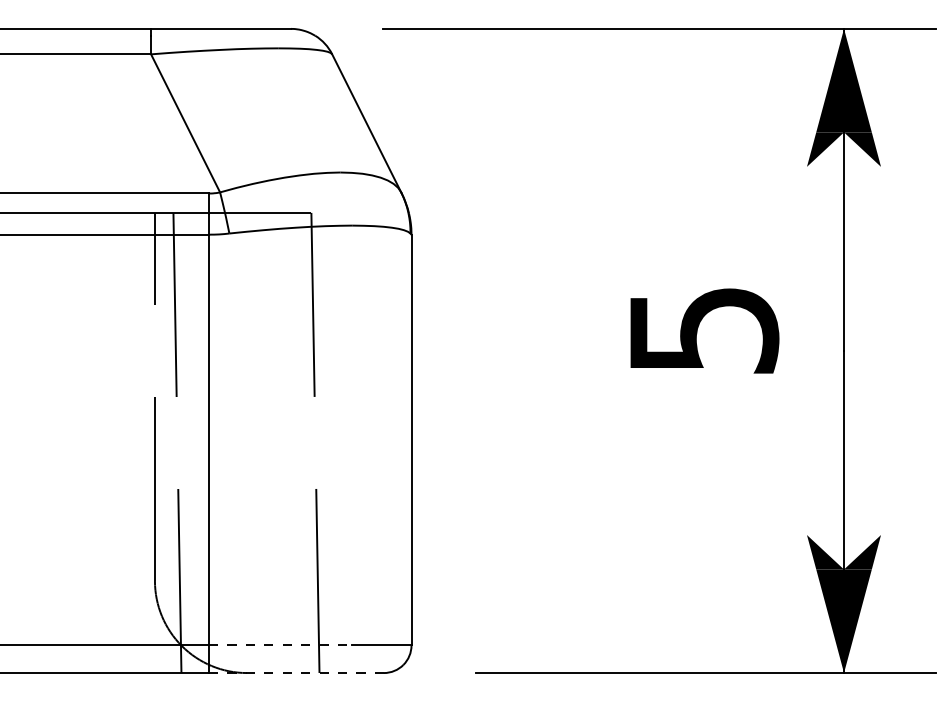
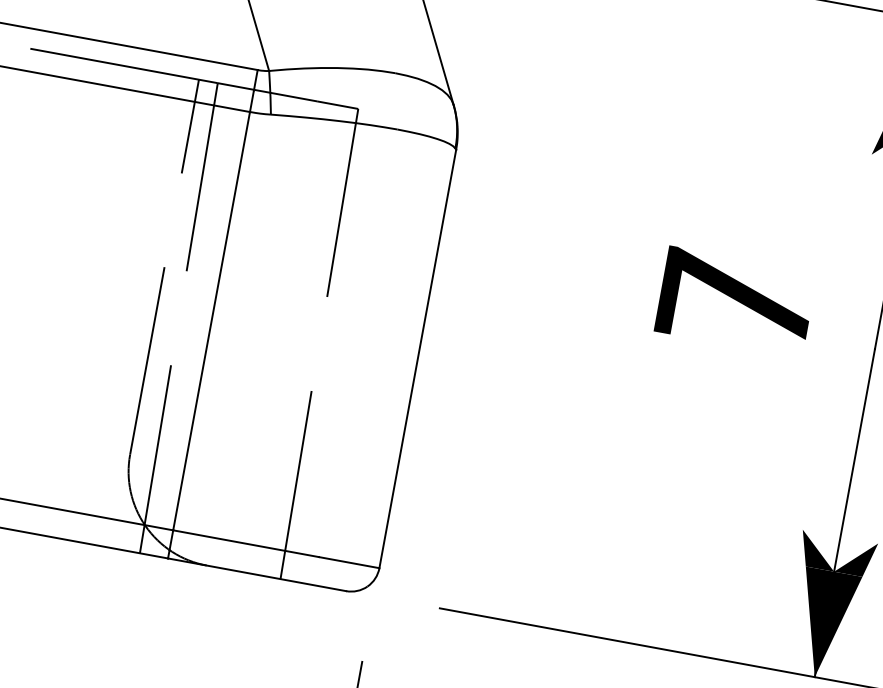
text: (704, 330) -> (736, 302), 5 -> 7
line: (280, 645) -> (245, 543), dashed -> solid
line: (295, 673) -> (256, 575), dashed -> solid

